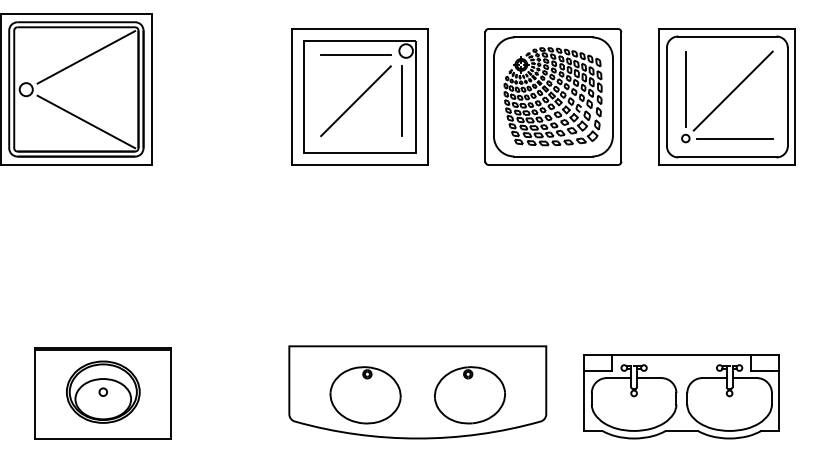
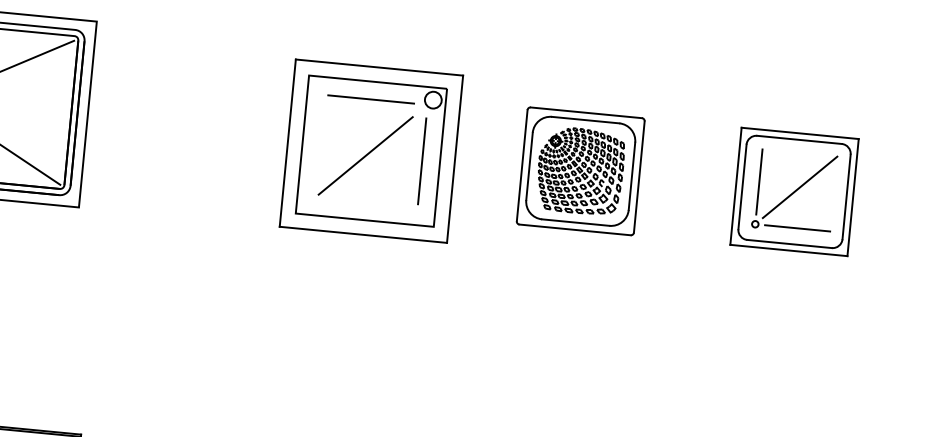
part: (359, 96) -> (370, 150), moved
part: (553, 96) -> (580, 170), size x0.7
part: (726, 96) -> (793, 191), size x0.7

